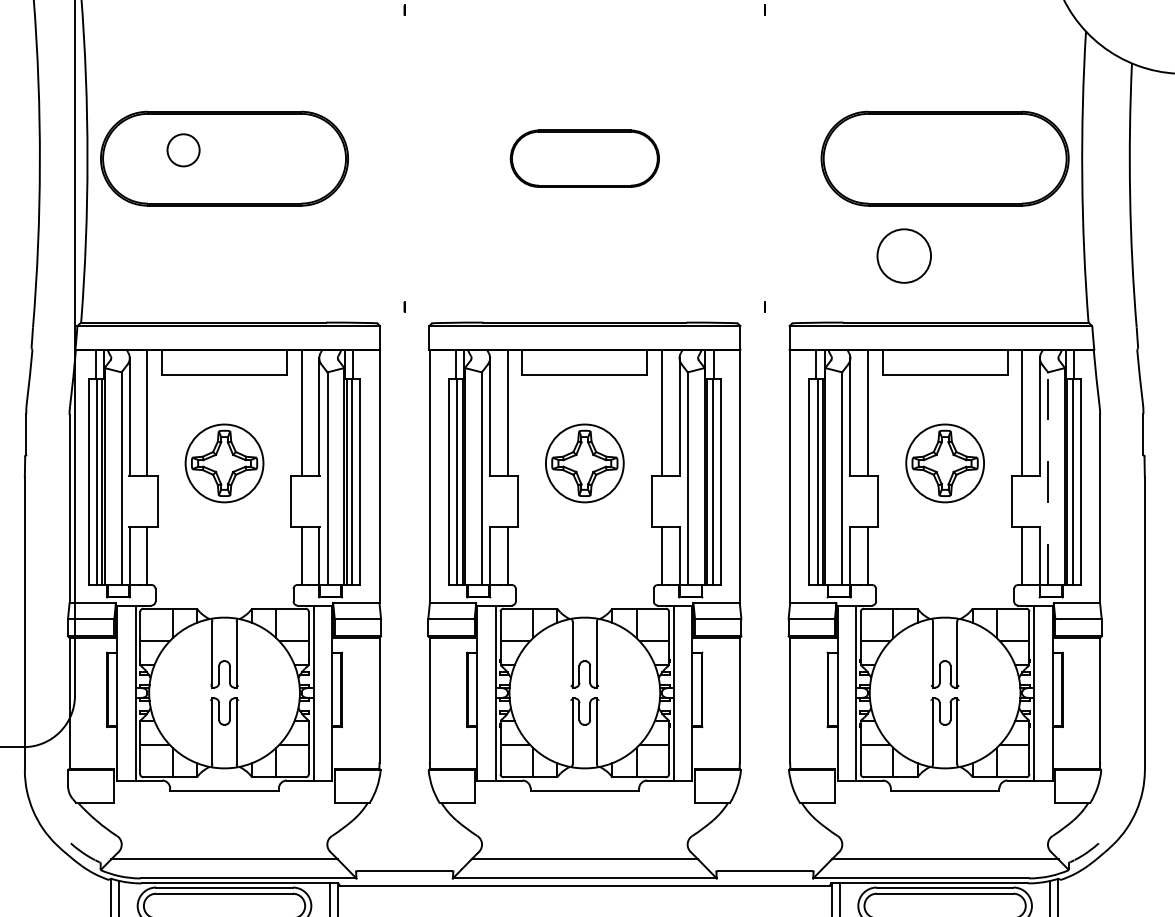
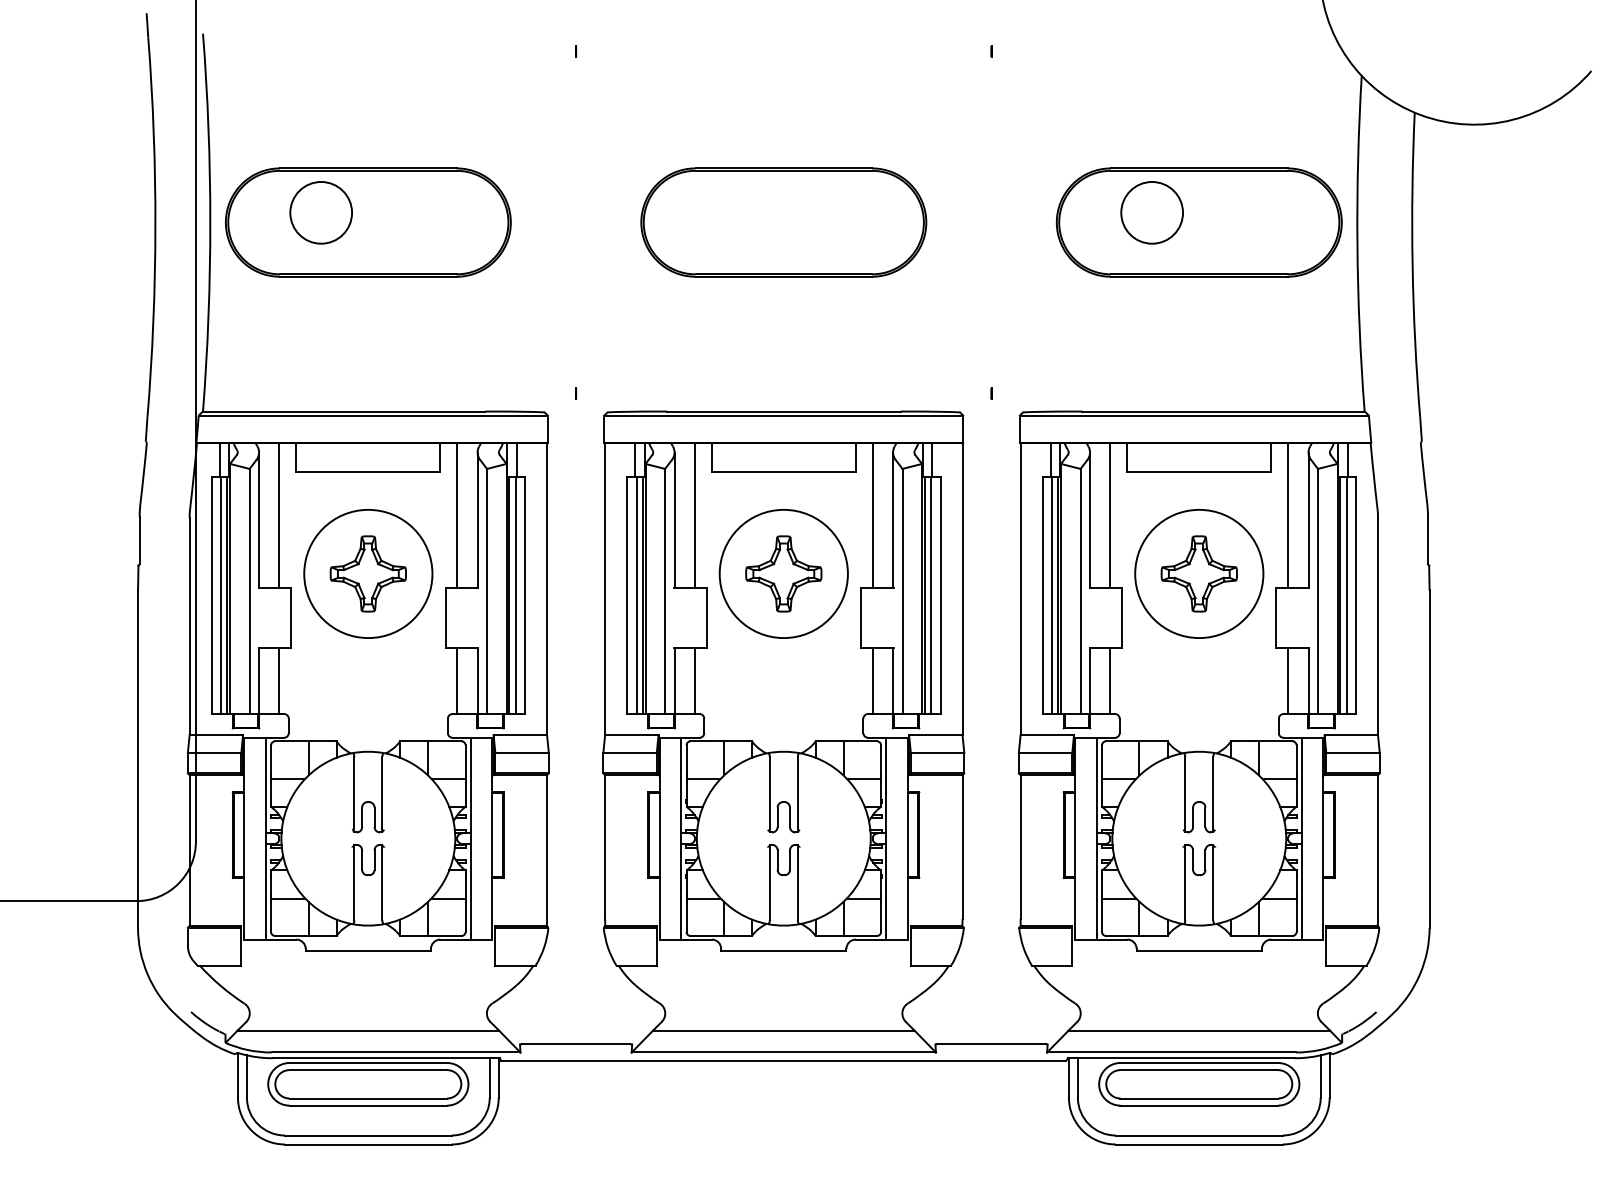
circle: (183, 149) -> (320, 212), size x1.67
part: (584, 158) -> (783, 222), size x1.67
circle: (903, 255) -> (1151, 212), moved
circle: (224, 463) -> (368, 573), size x1.43
circle: (584, 463) -> (783, 573), size x1.43
circle: (945, 463) -> (1199, 573), size x1.43
line: (1048, 478) -> (1318, 591), dashed -> solid

